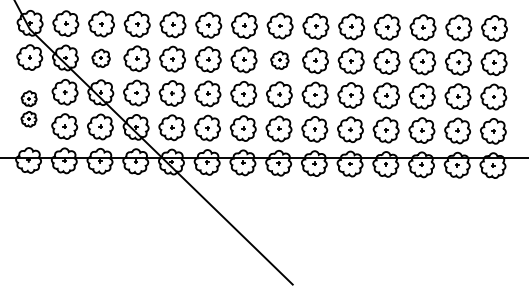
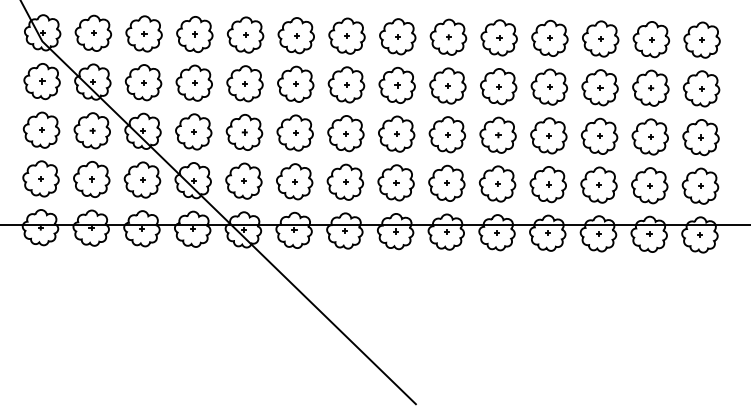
part: (100, 58) -> (142, 82), size x1.43
part: (279, 60) -> (396, 85), size x1.43
part: (28, 108) -> (40, 153), size x1.67

